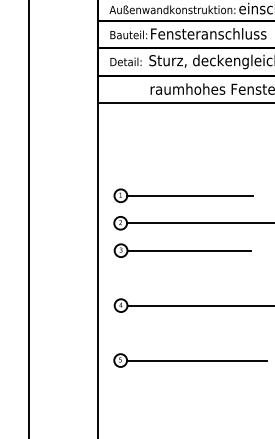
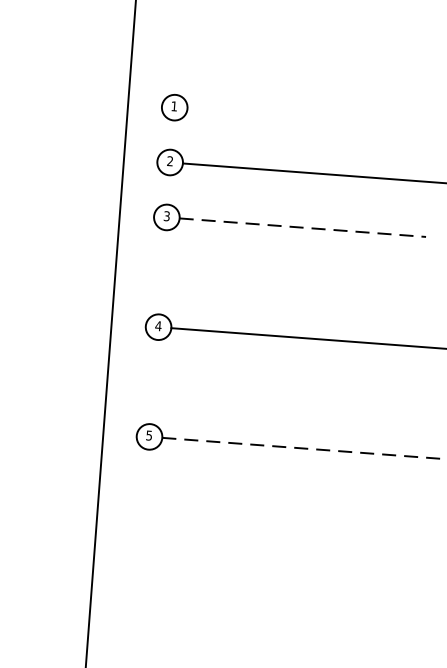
line: (189, 195) -> (311, 117), removed
line: (189, 250) -> (303, 227), solid -> dashed
line: (196, 360) -> (301, 448), solid -> dashed

